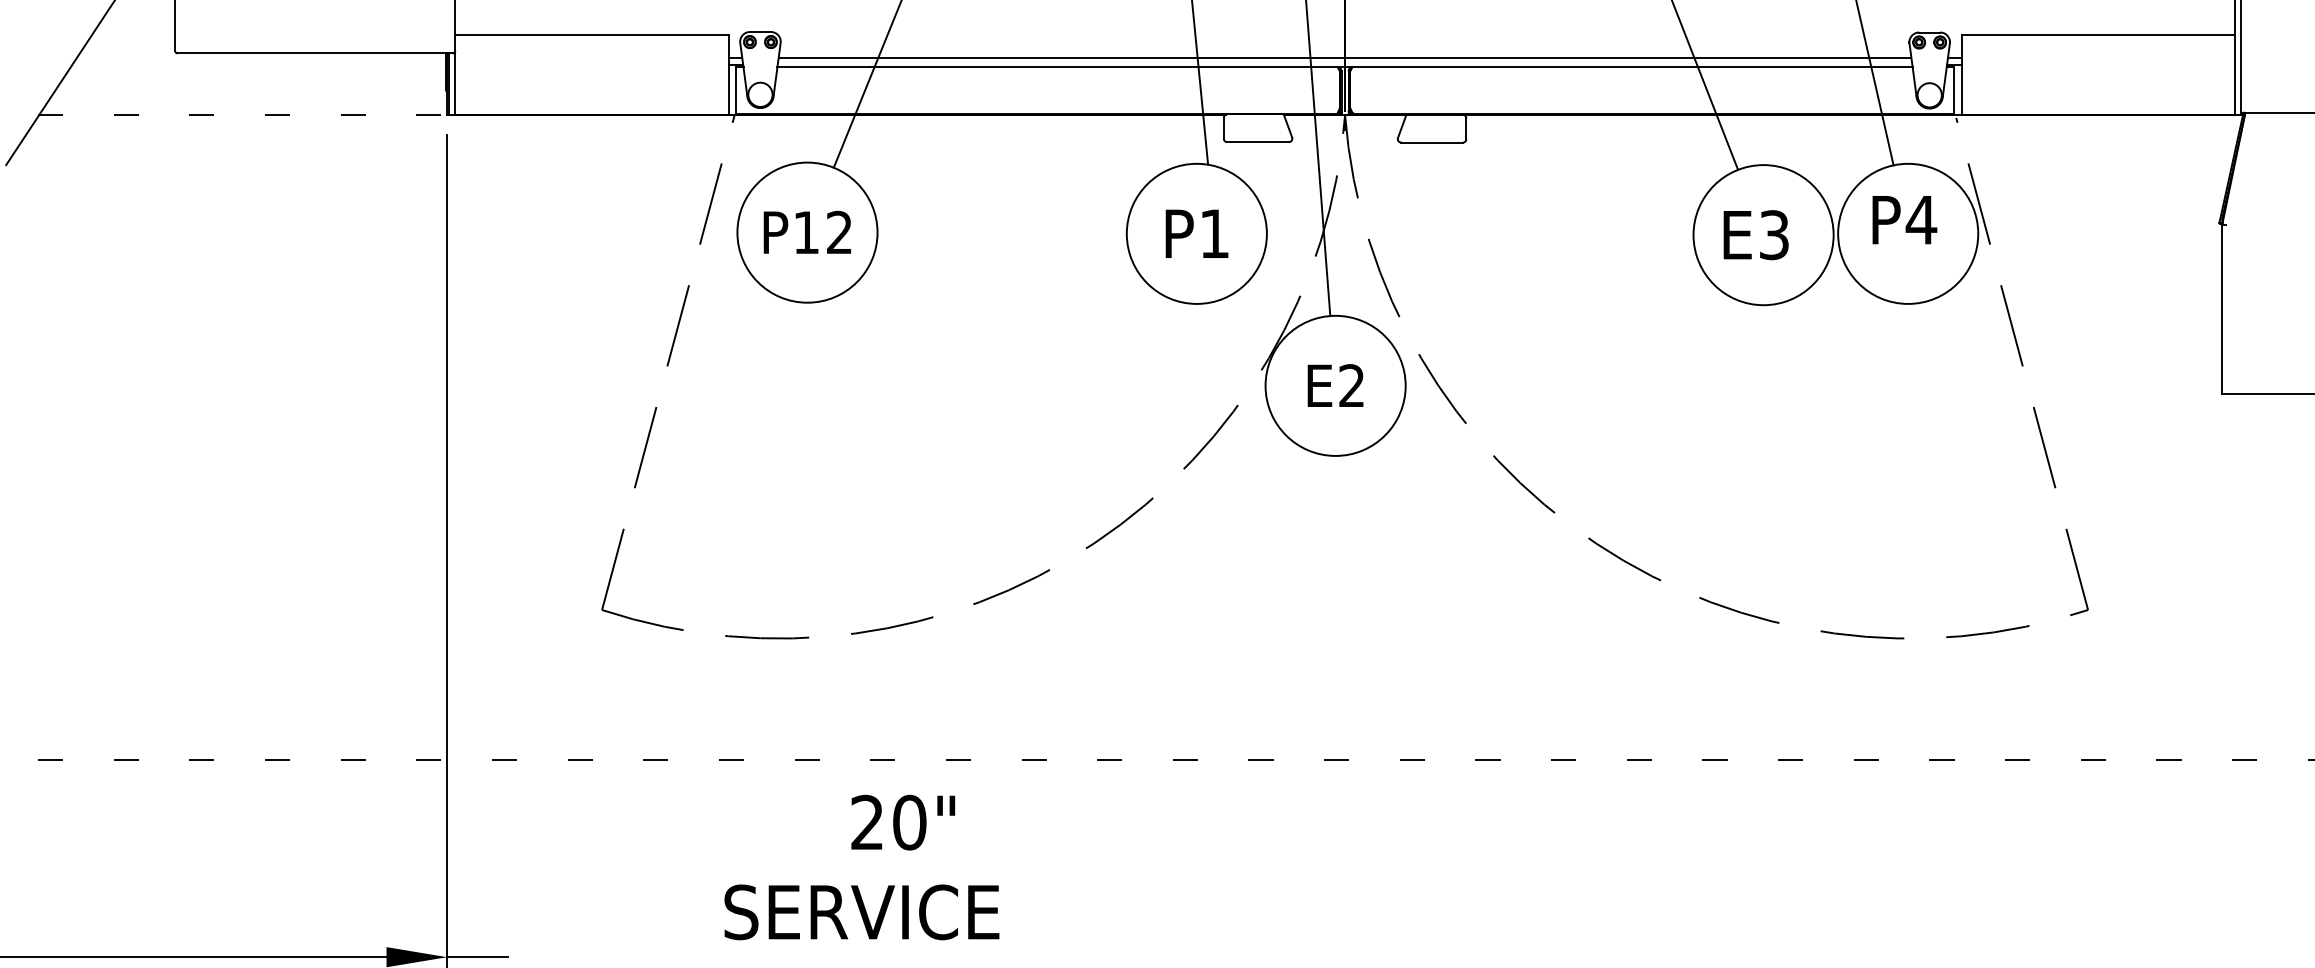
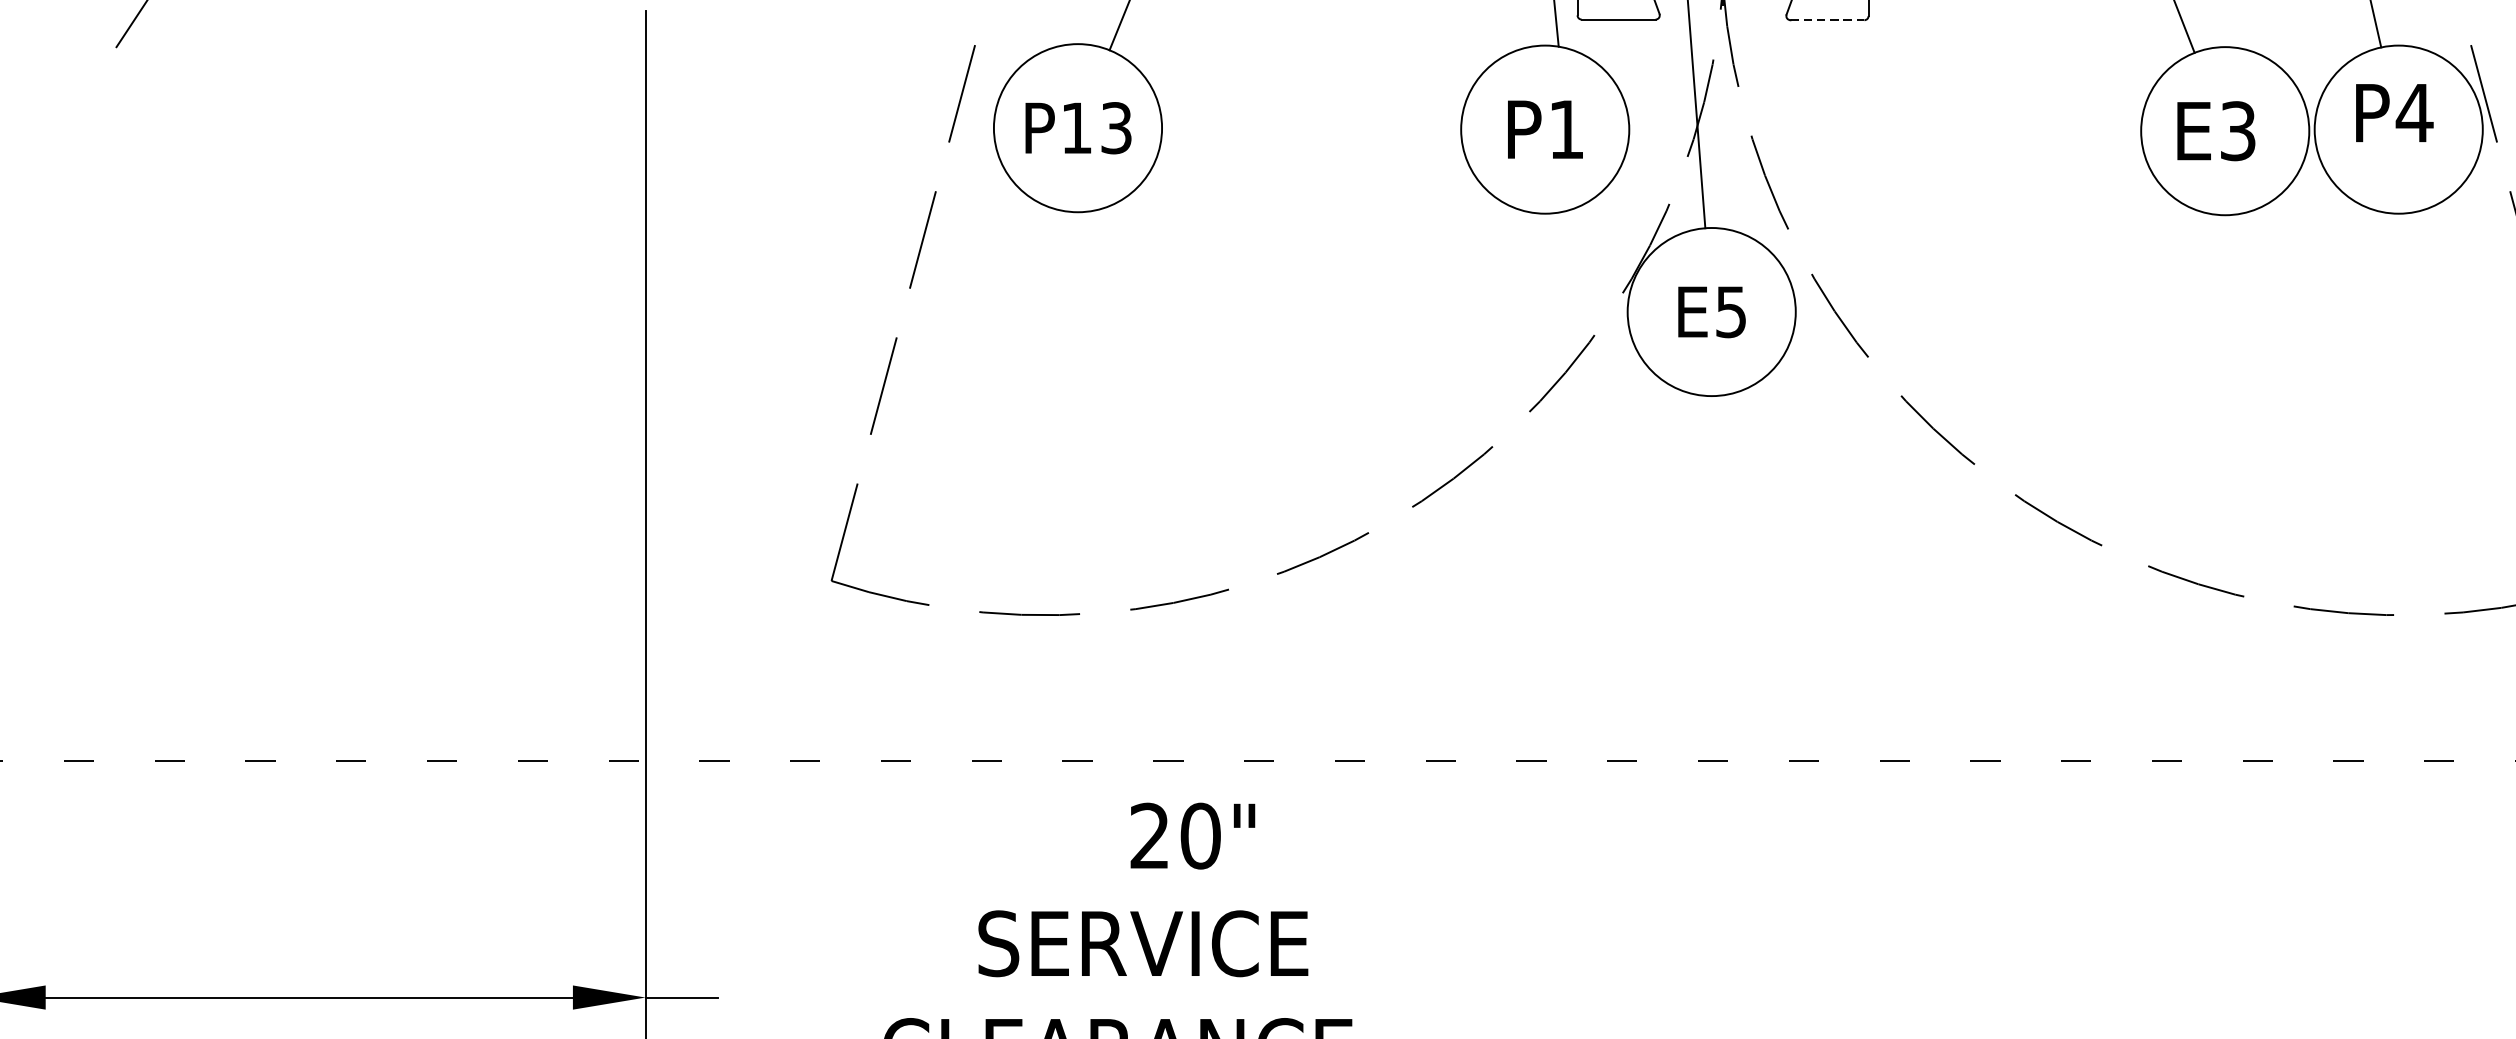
line: (1432, 142) -> (1827, 20), solid -> dashed
text: (839, 232) -> (1116, 127), P12 -> P13
text: (1351, 385) -> (1730, 311), E2 -> E5

